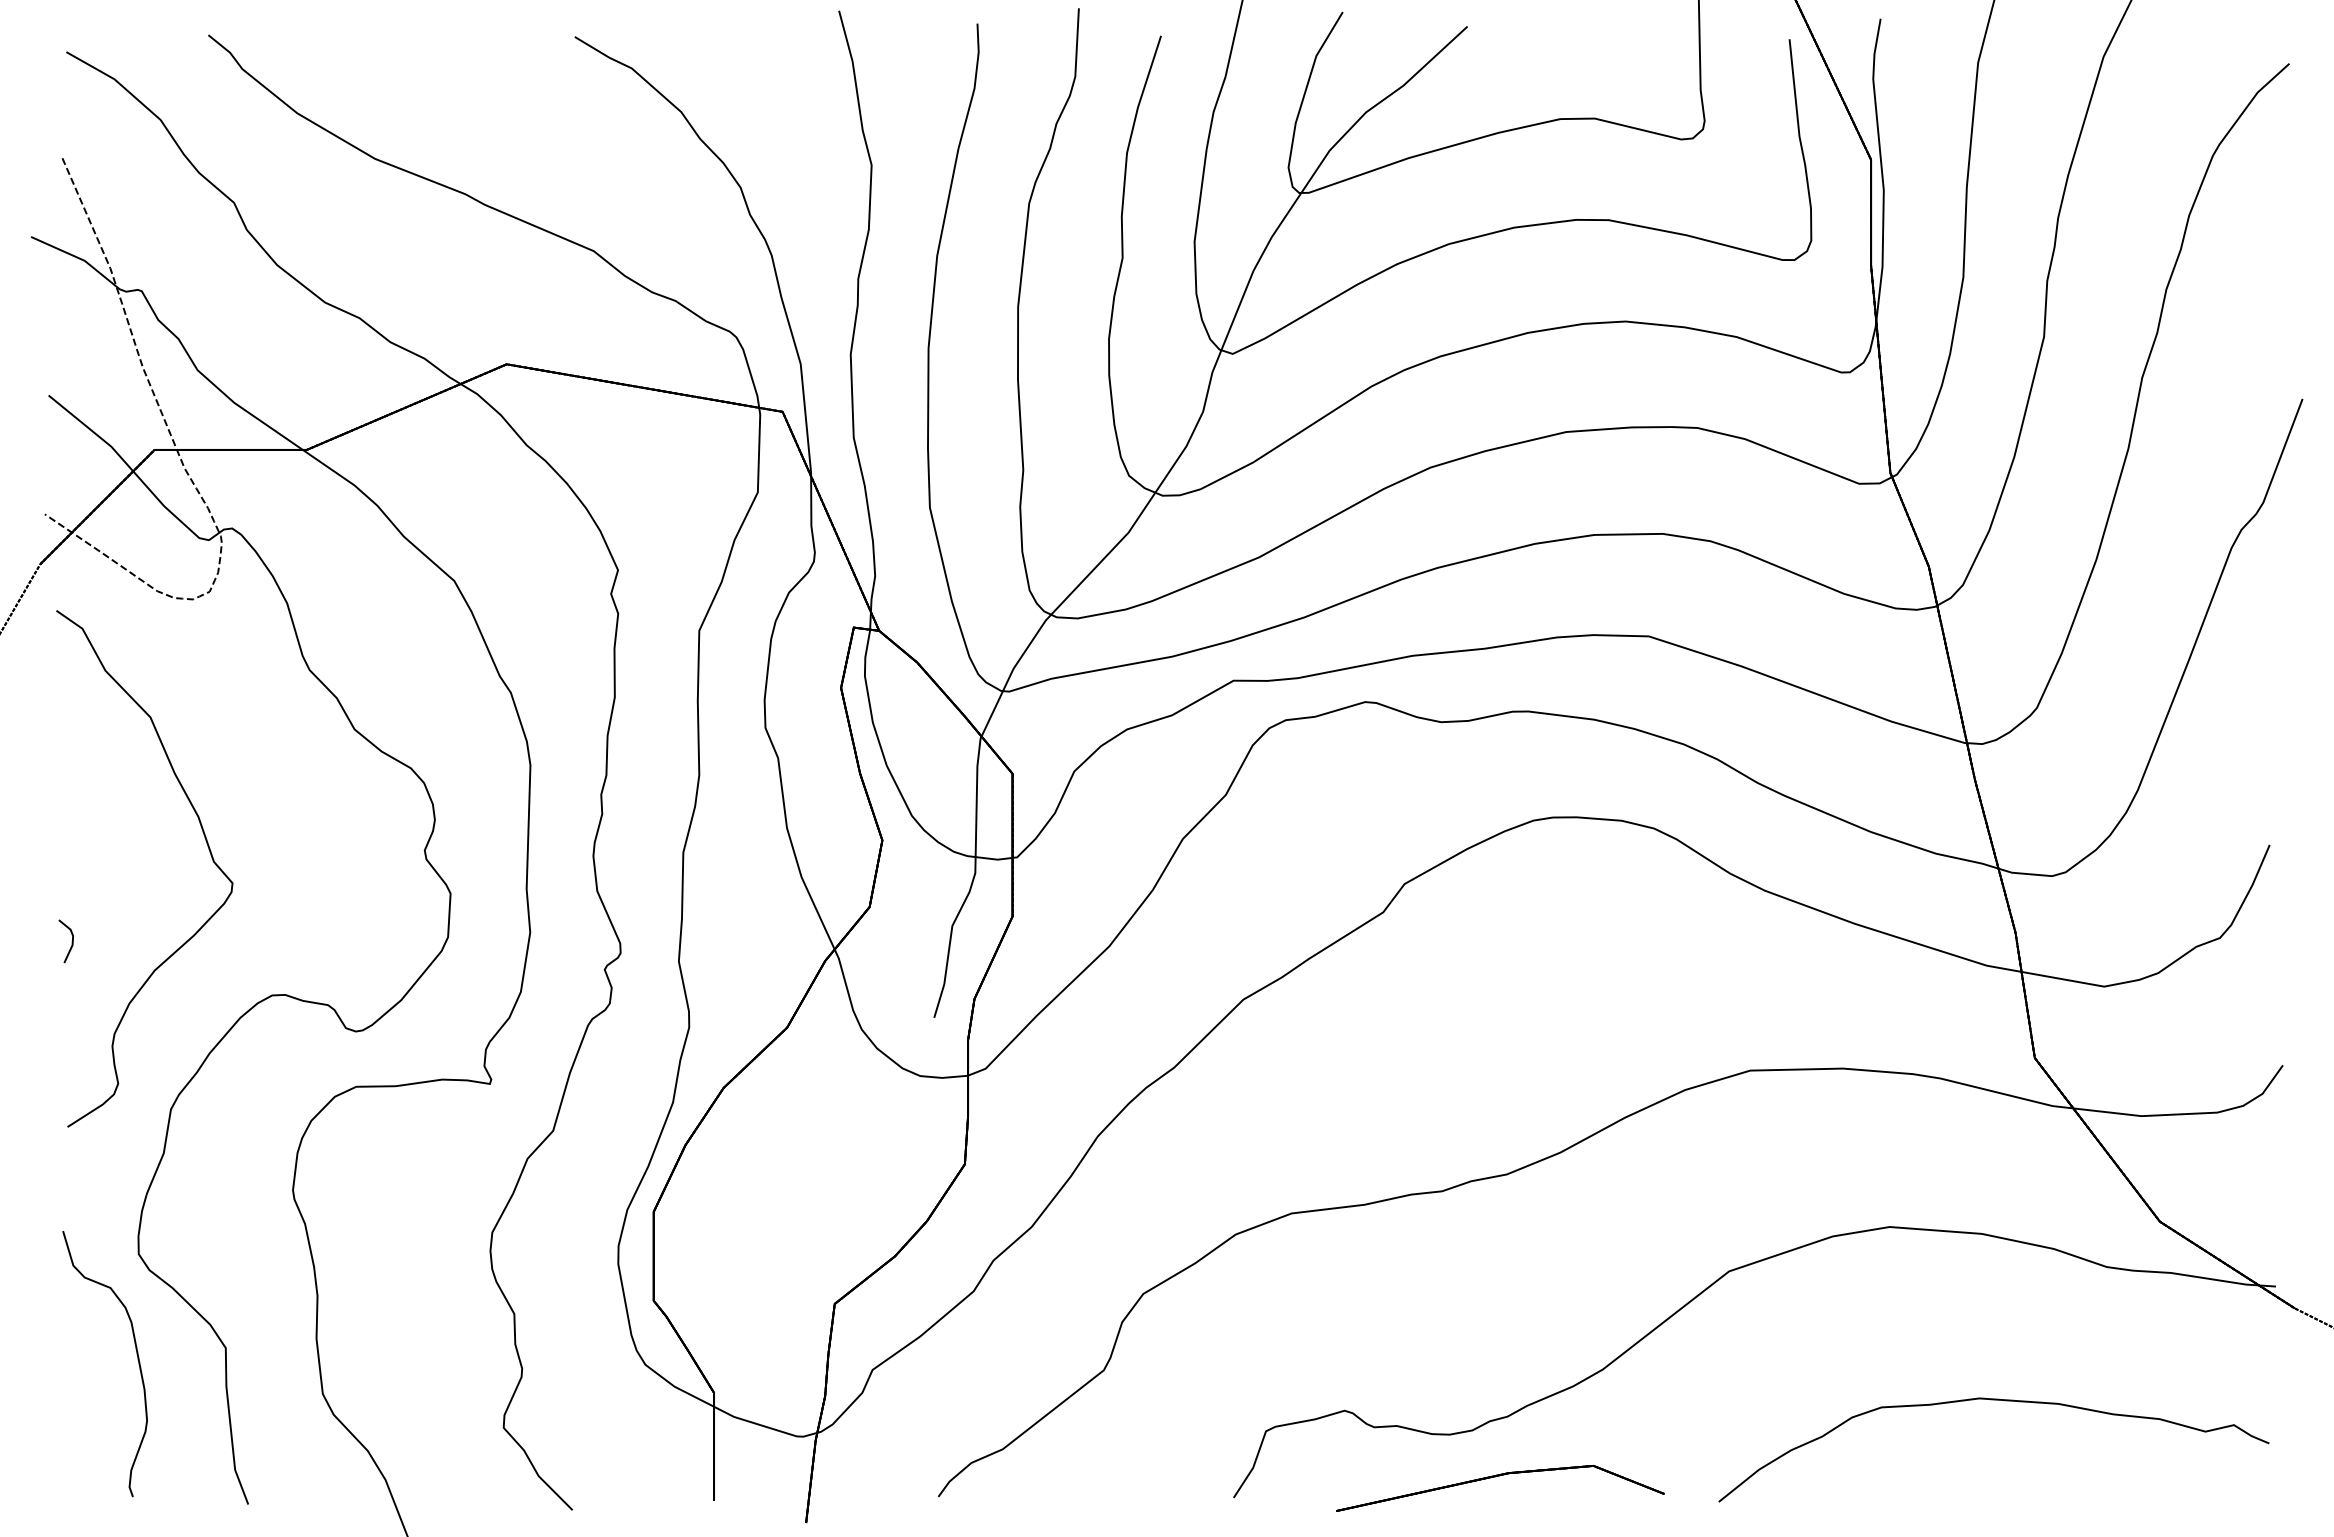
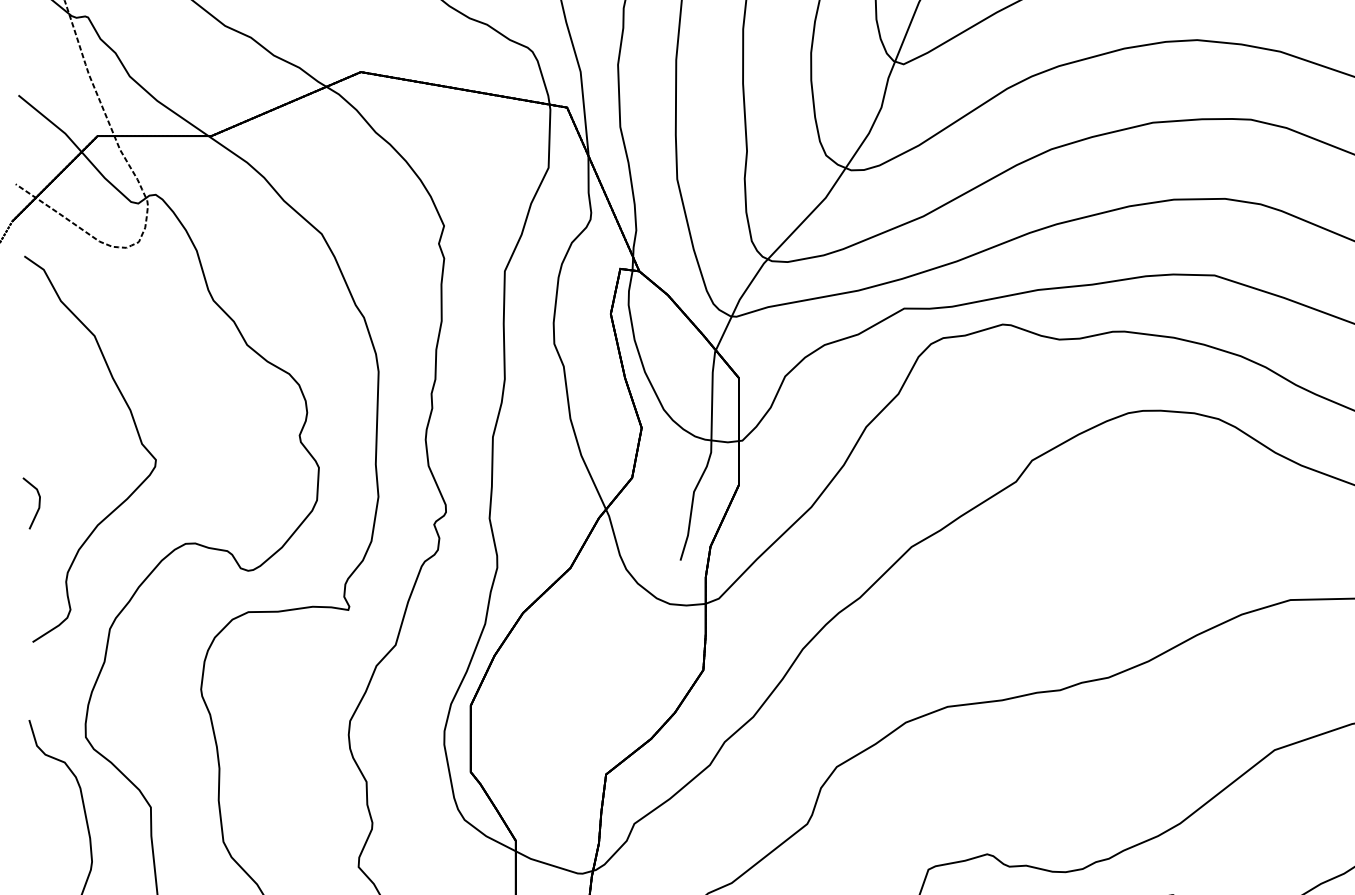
part: (65, 941) -> (31, 503), size x1.6

